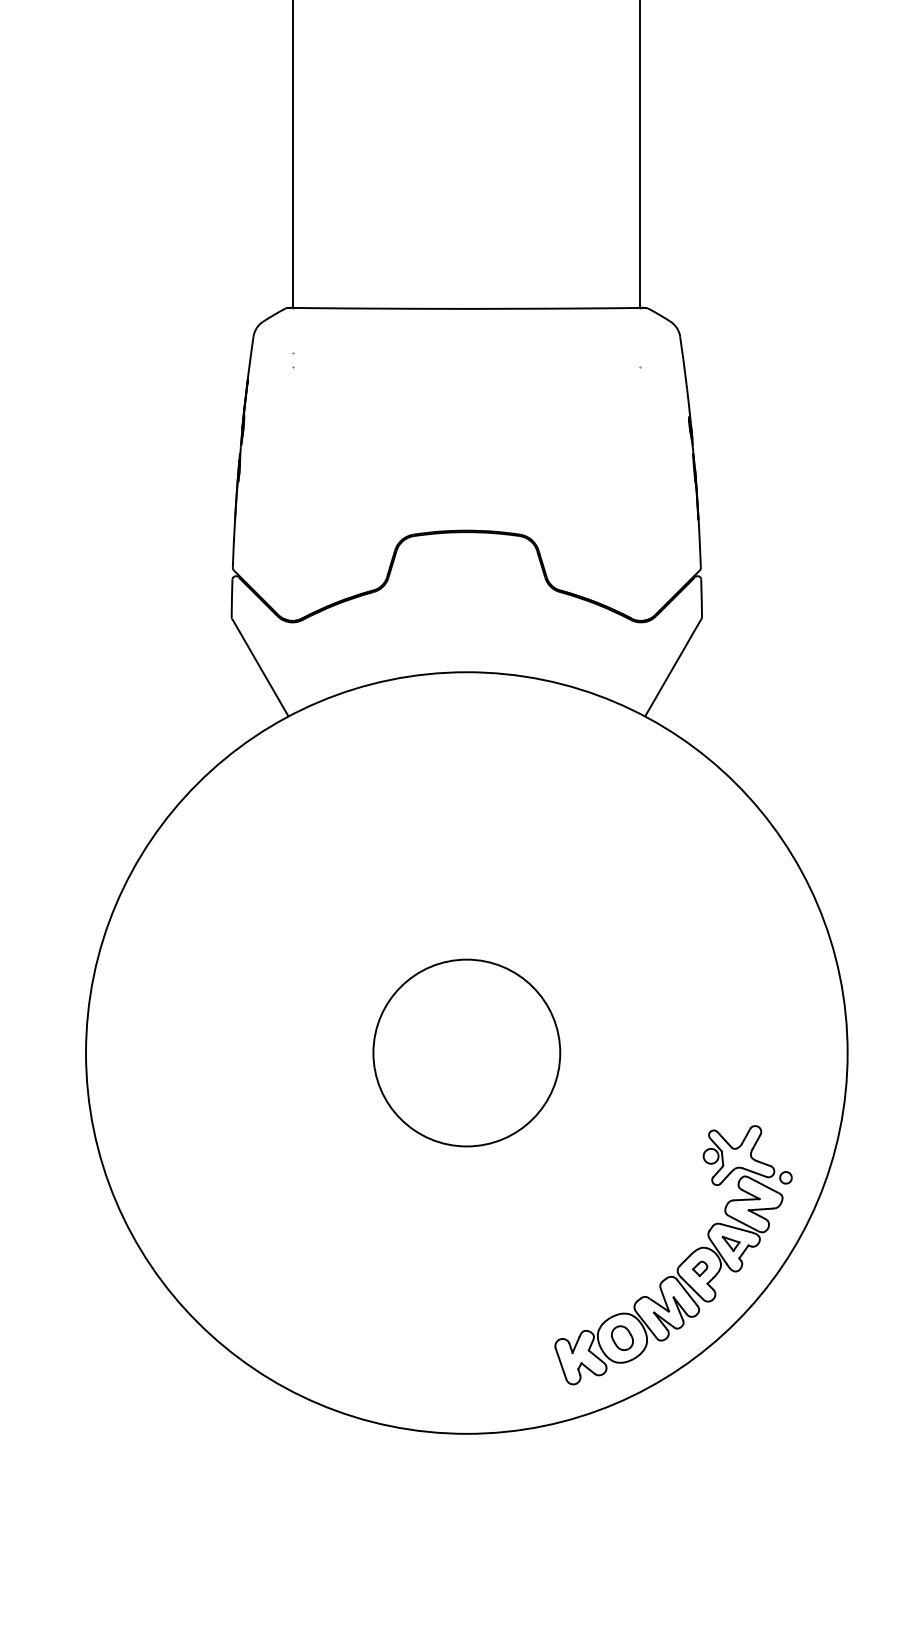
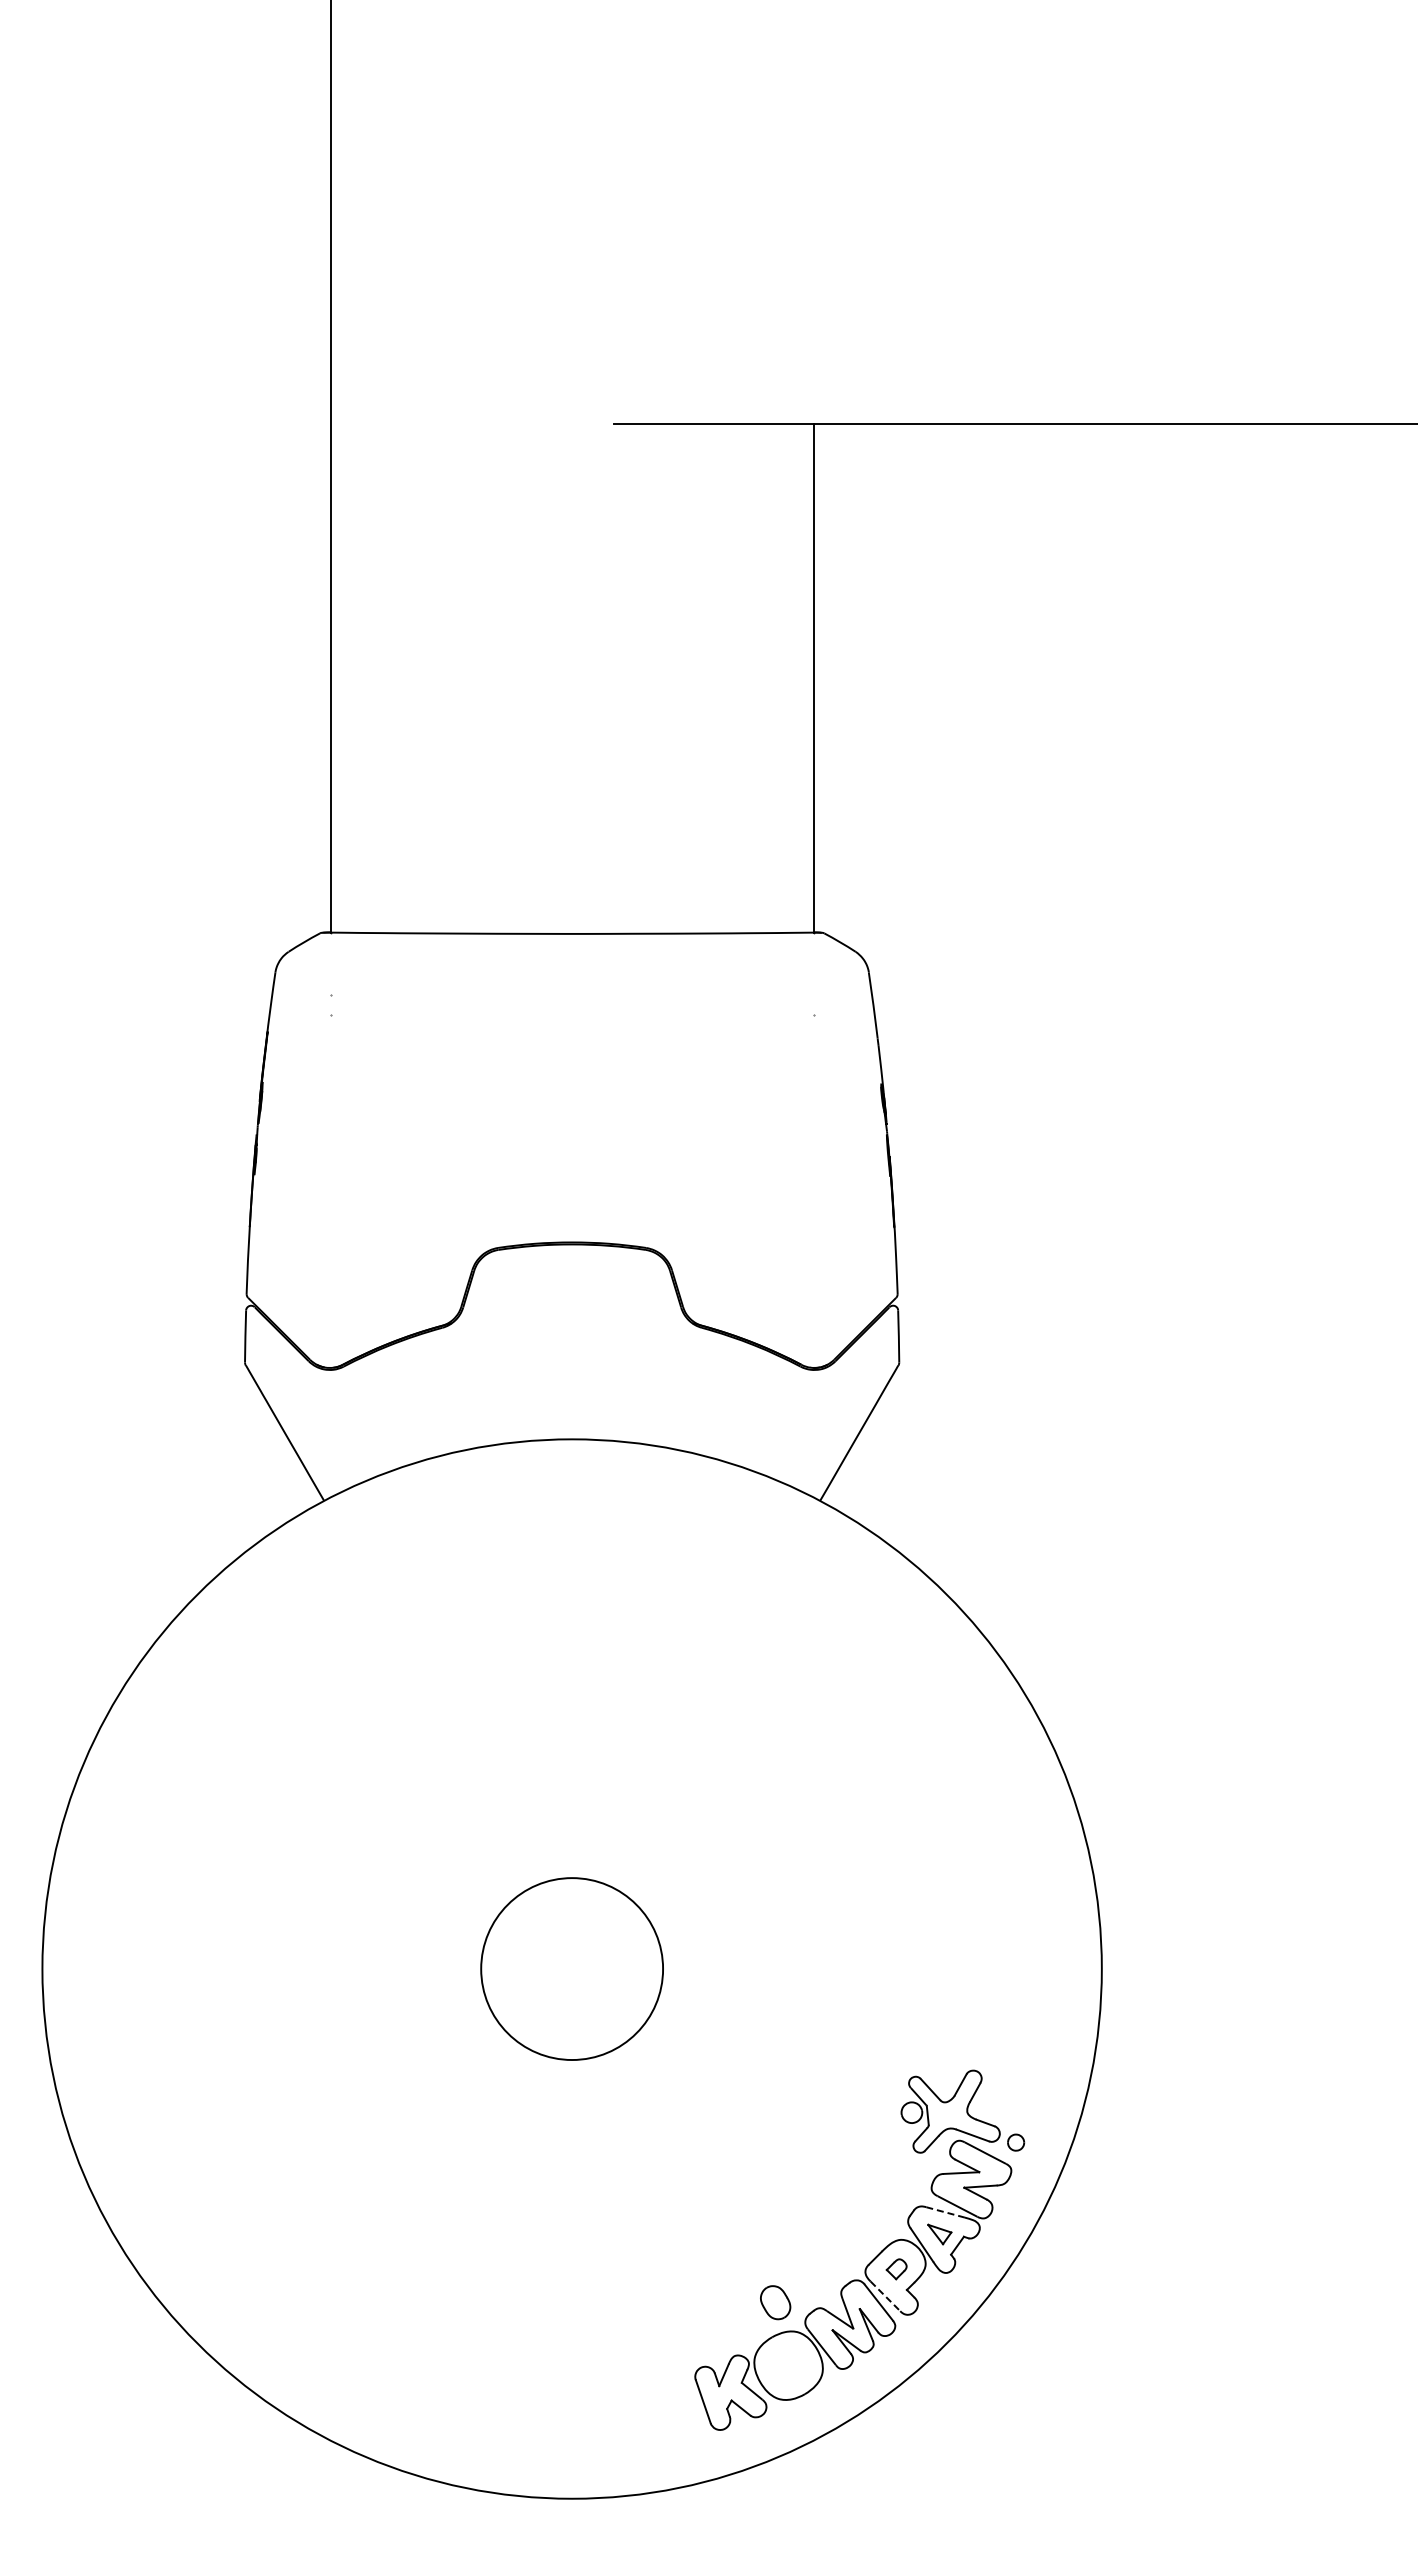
circle: (467, 1052) -> (572, 1968), size x0.7
line: (735, 1228) -> (945, 2212), solid -> dashed
line: (692, 1288) -> (885, 2296), solid -> dashed
part: (622, 1338) -> (775, 2302), moved

